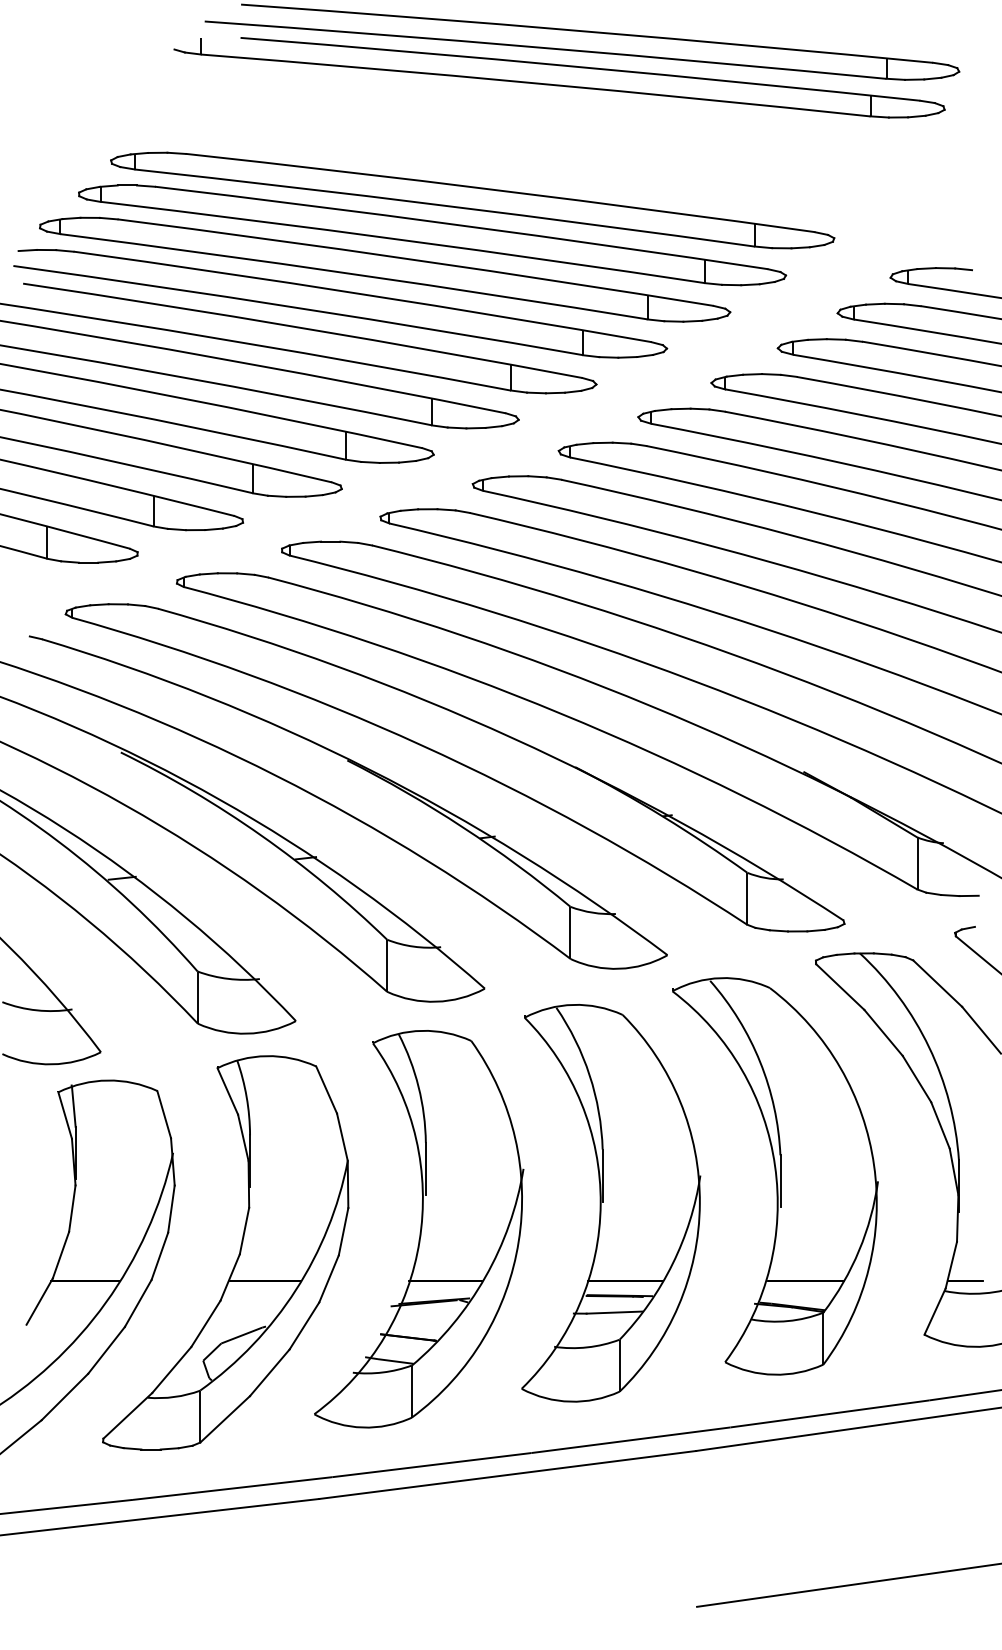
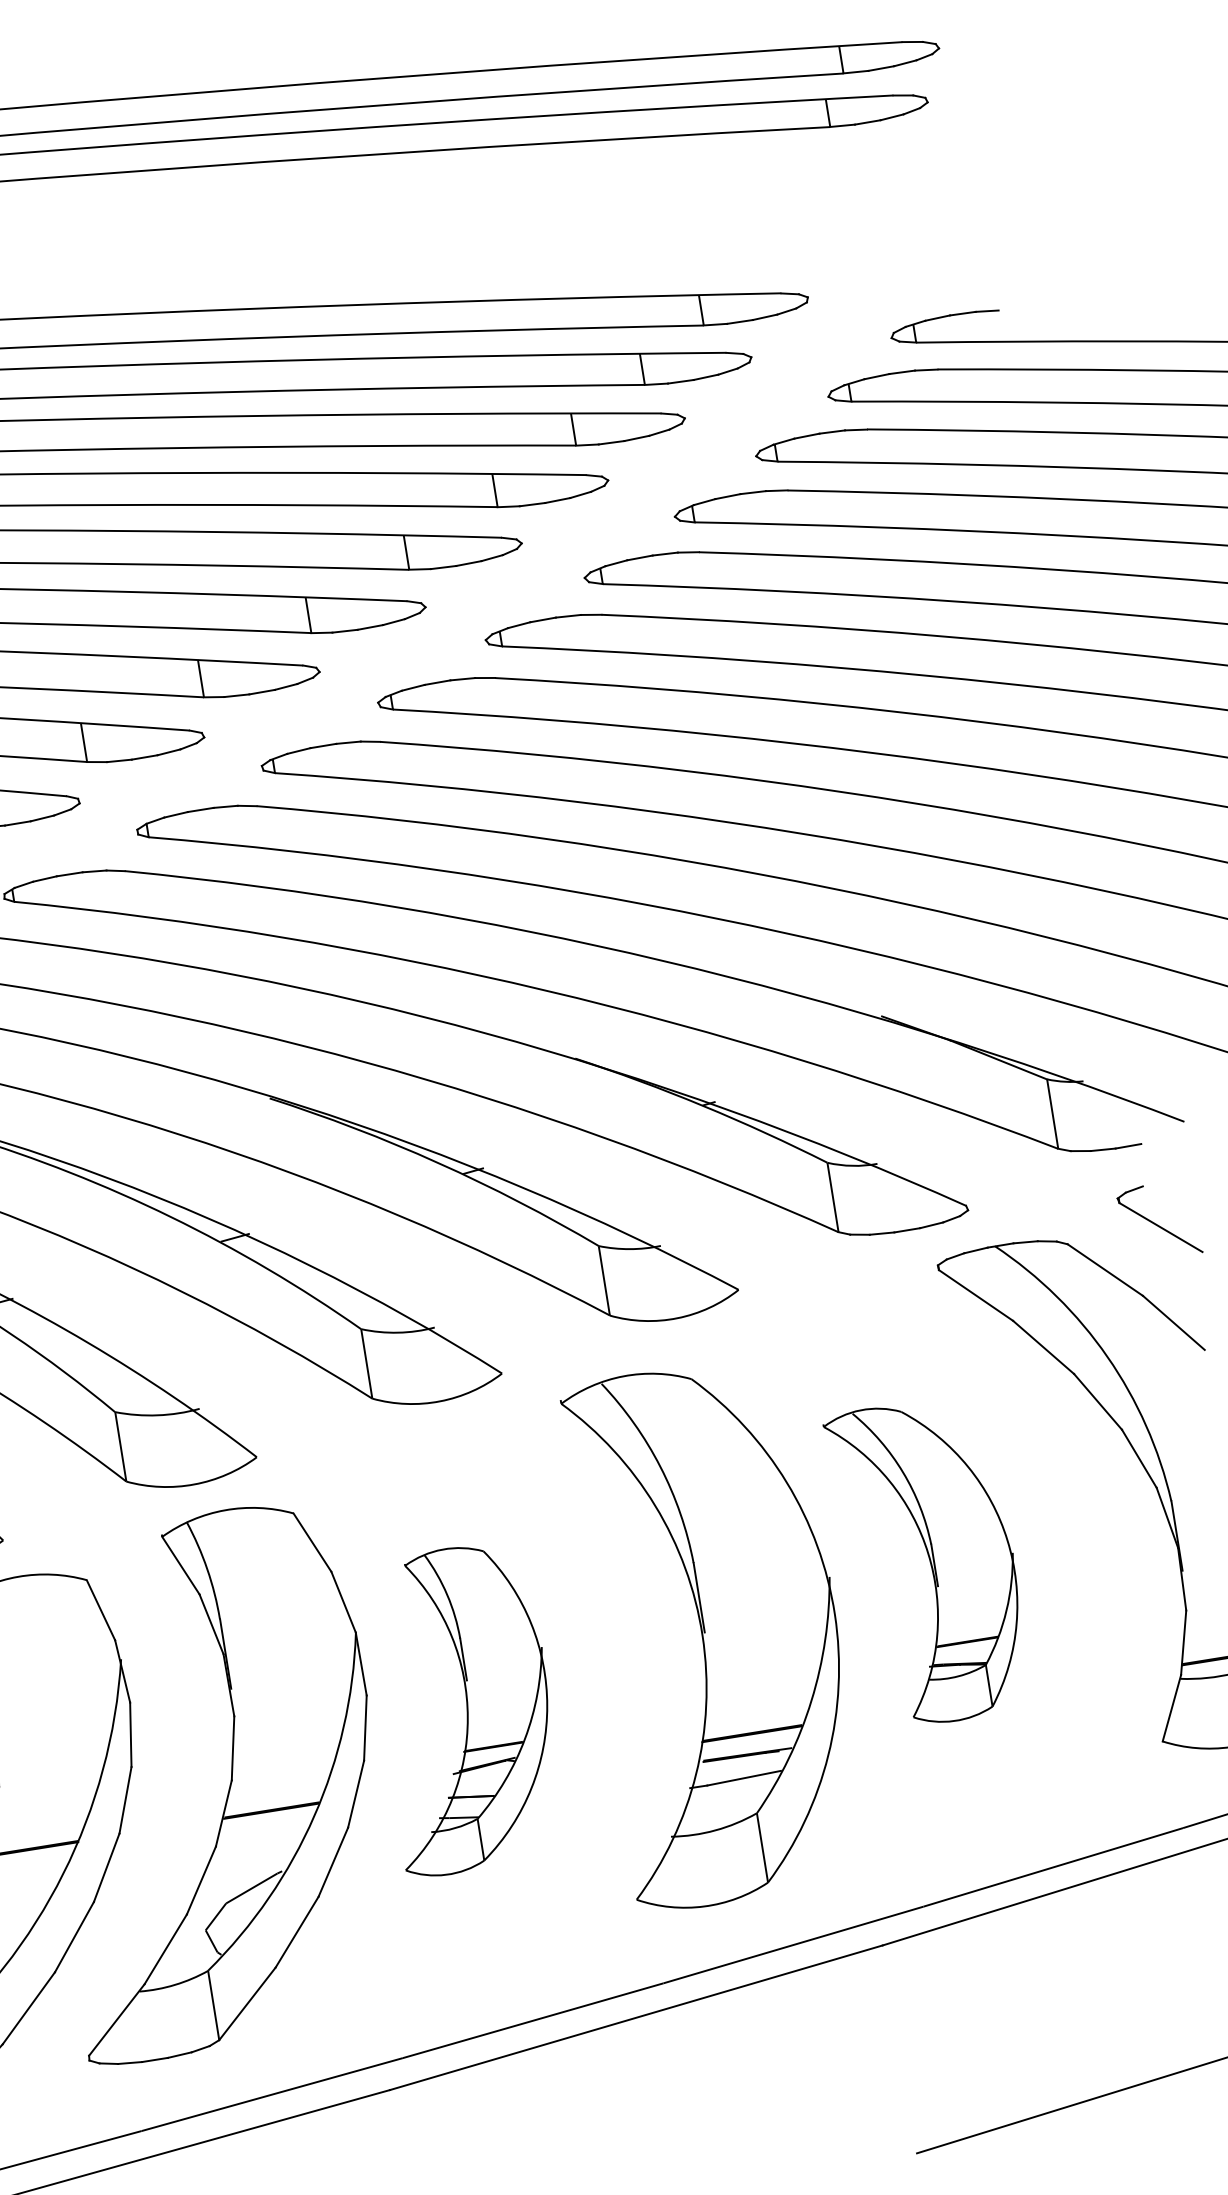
part: (775, 1176) -> (930, 1562), size x0.6
part: (419, 1229) -> (466, 1708), size x0.6

